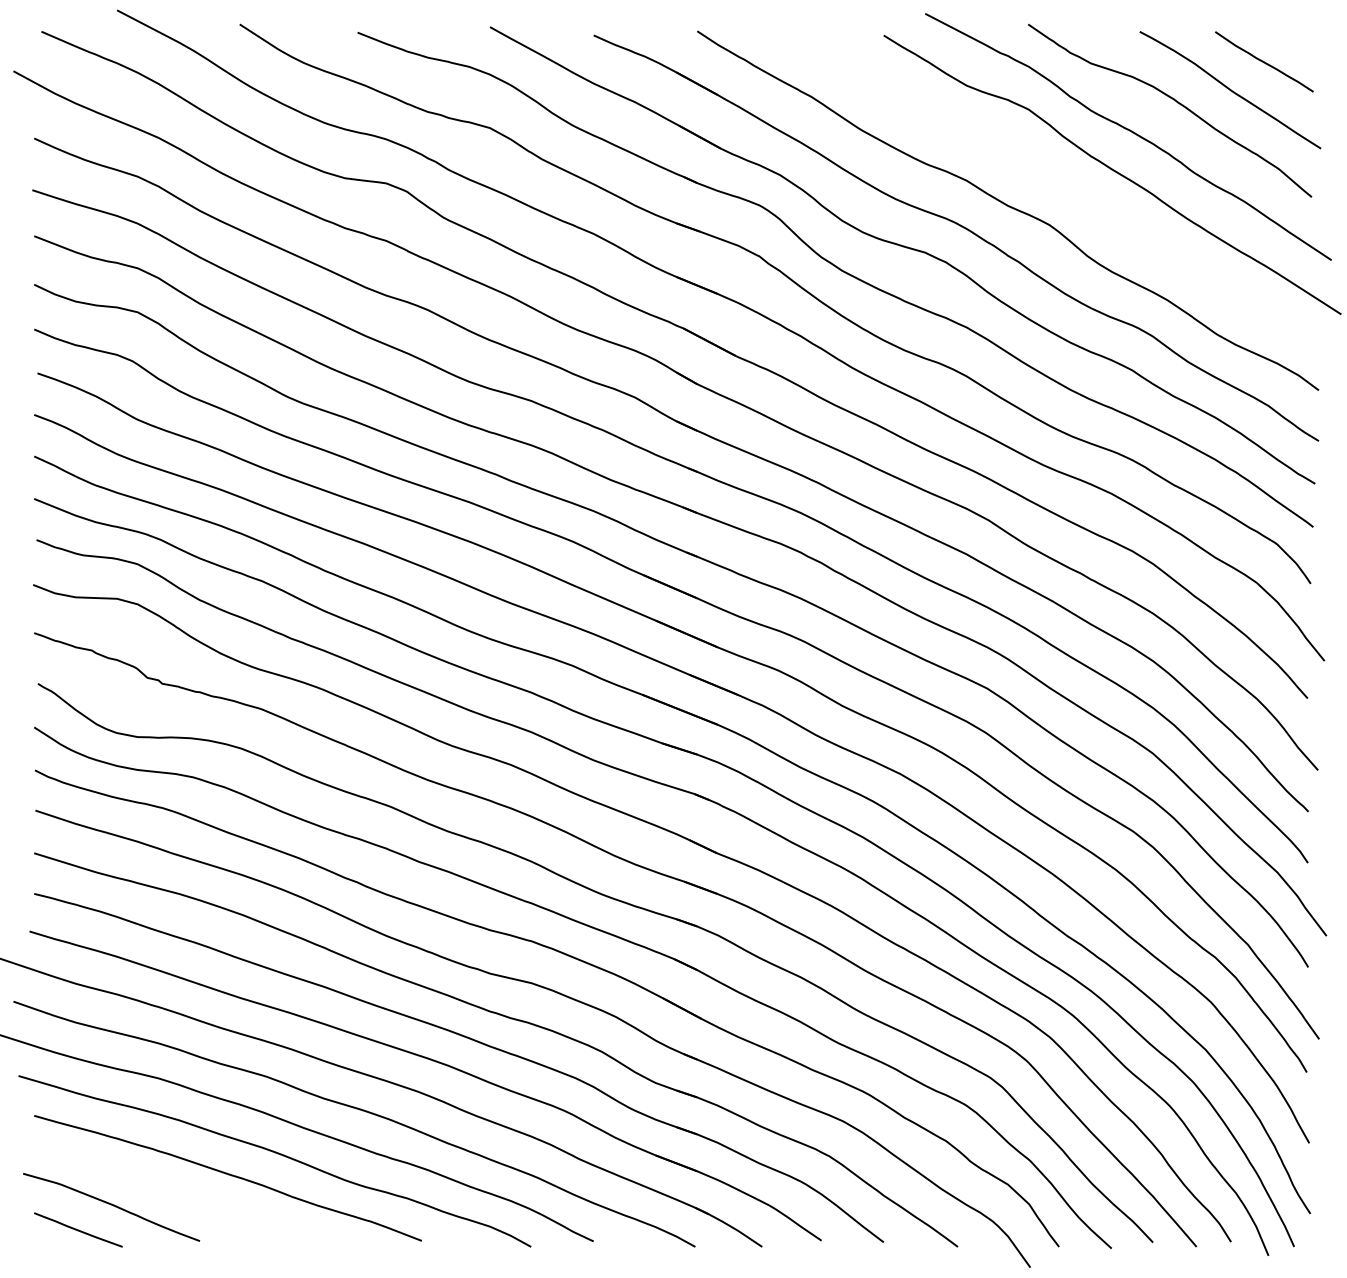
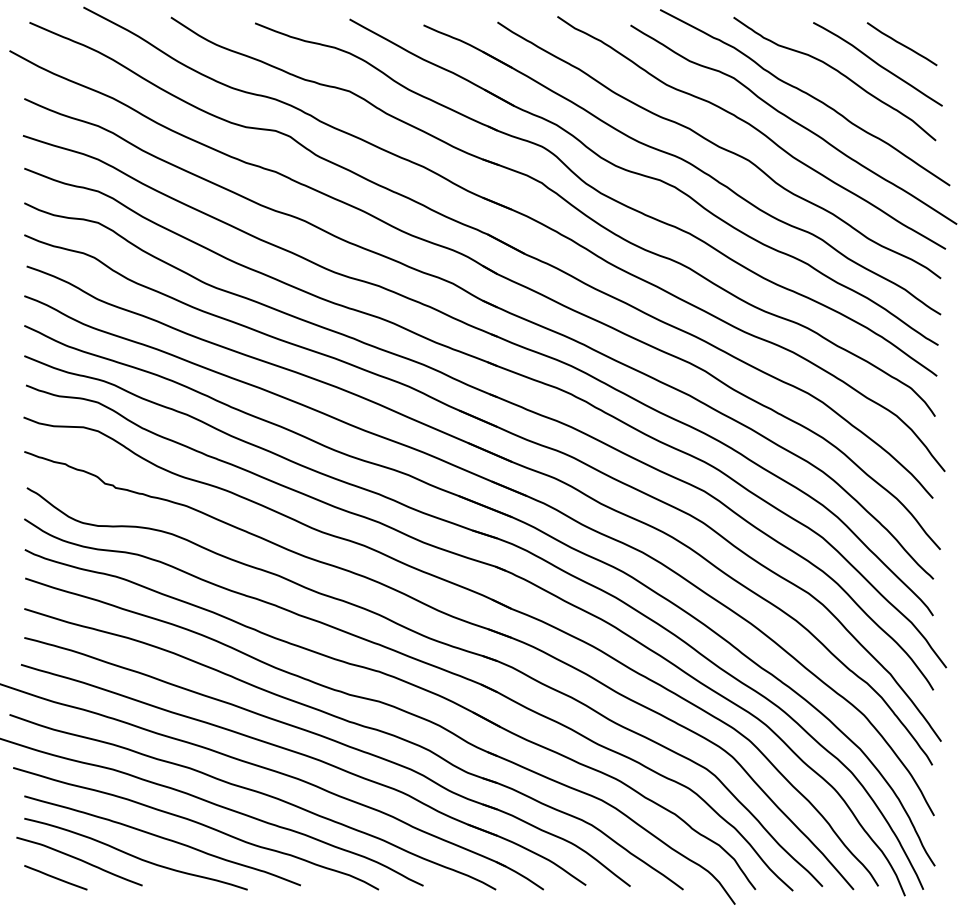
curve: (1057, 180) -> (754, 128), added
curve: (189, 1199) -> (135, 855), added

